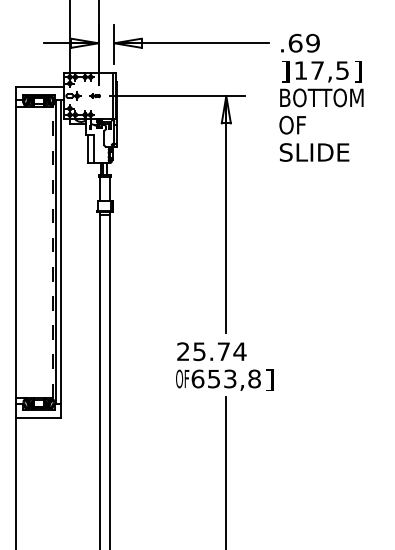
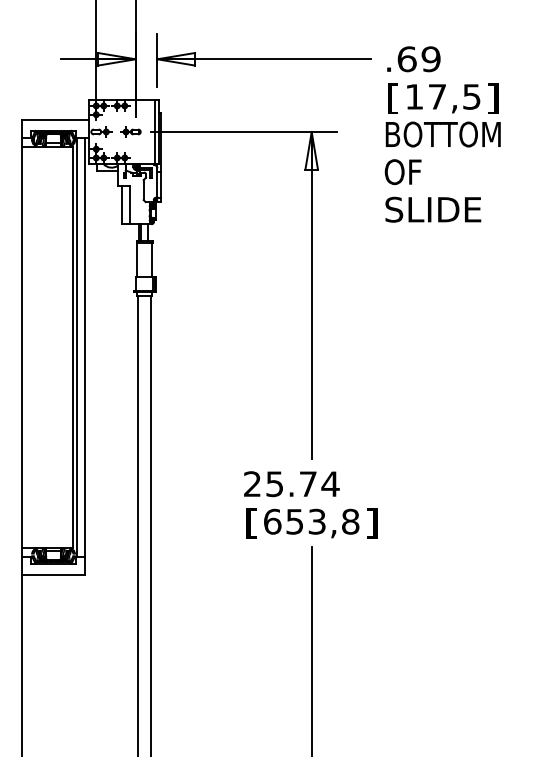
text: (285, 71) -> (393, 98), ] -> [
part: (94, 95) -> (130, 131), size x1.43
line: (52, 252) -> (72, 347), dashed -> solid
text: (182, 380) -> (251, 523), OF -> [

